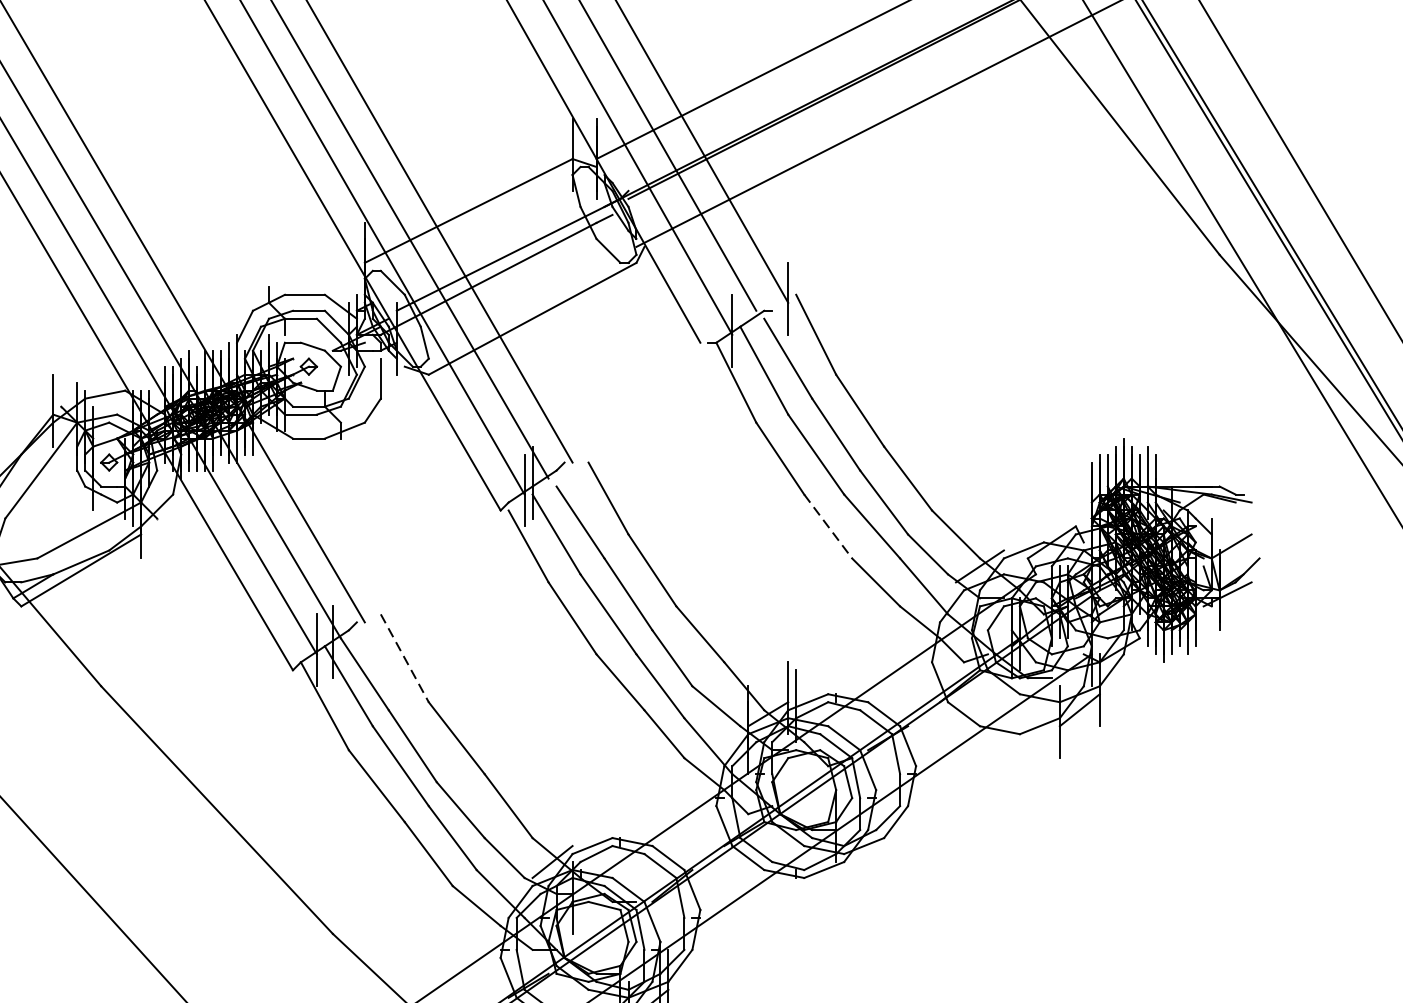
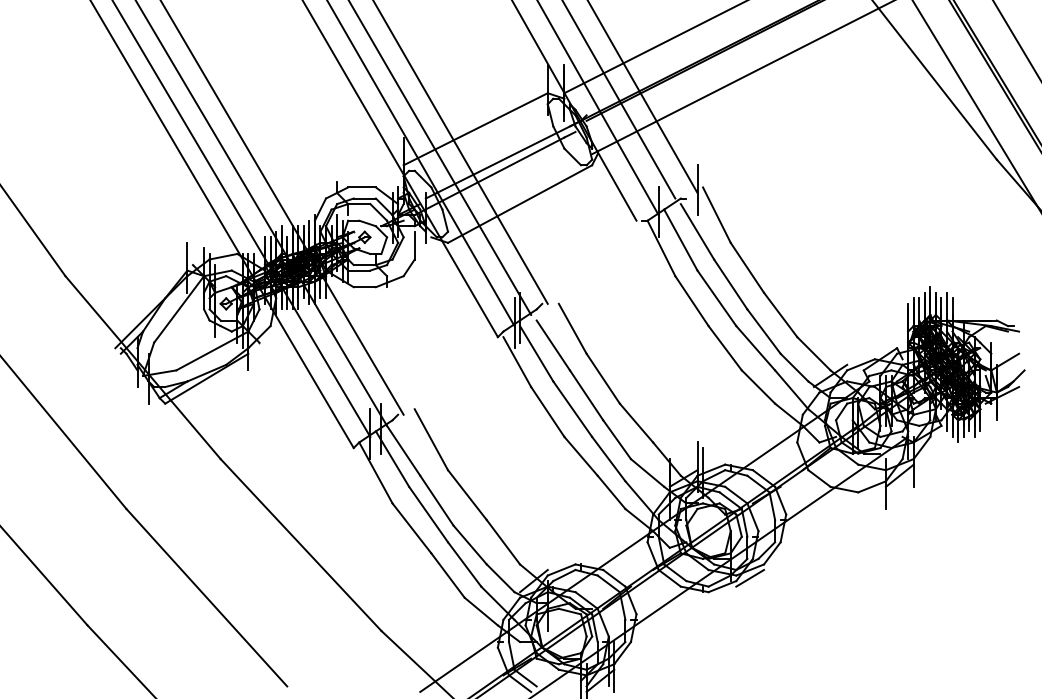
line: (828, 526) -> (725, 348), dashed -> solid
line: (404, 658) -> (431, 439), dashed -> solid
line: (864, 856) -> (750, 577), added

